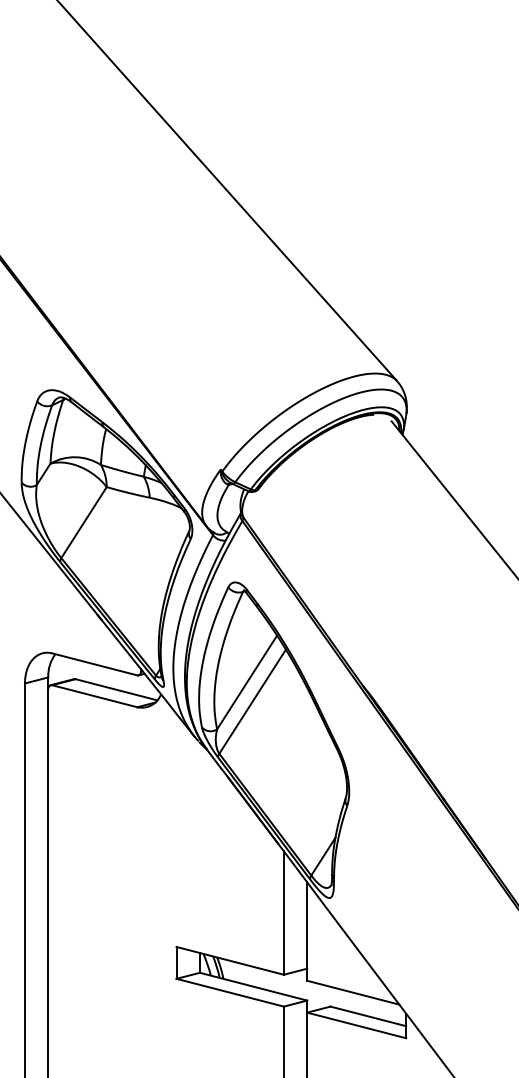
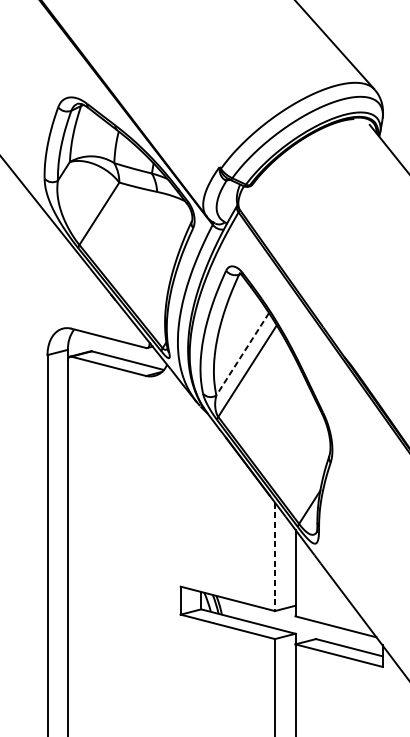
line: (247, 682) -> (243, 354), solid -> dashed
line: (283, 913) -> (274, 557), solid -> dashed

